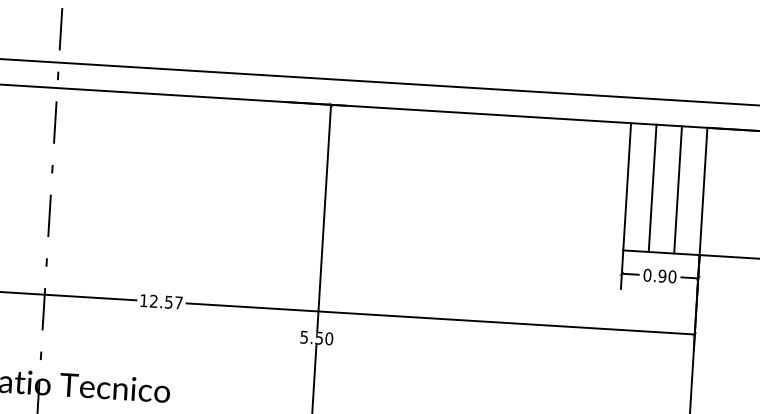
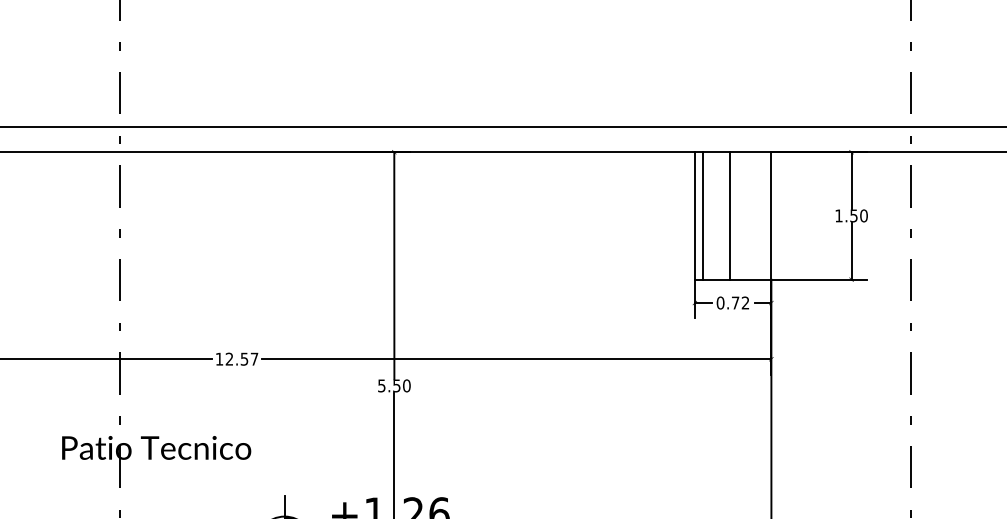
line: (652, 187) -> (703, 215), moved
line: (677, 189) -> (729, 215), moved
text: (667, 275) -> (740, 302), 0.90 -> 0.72

